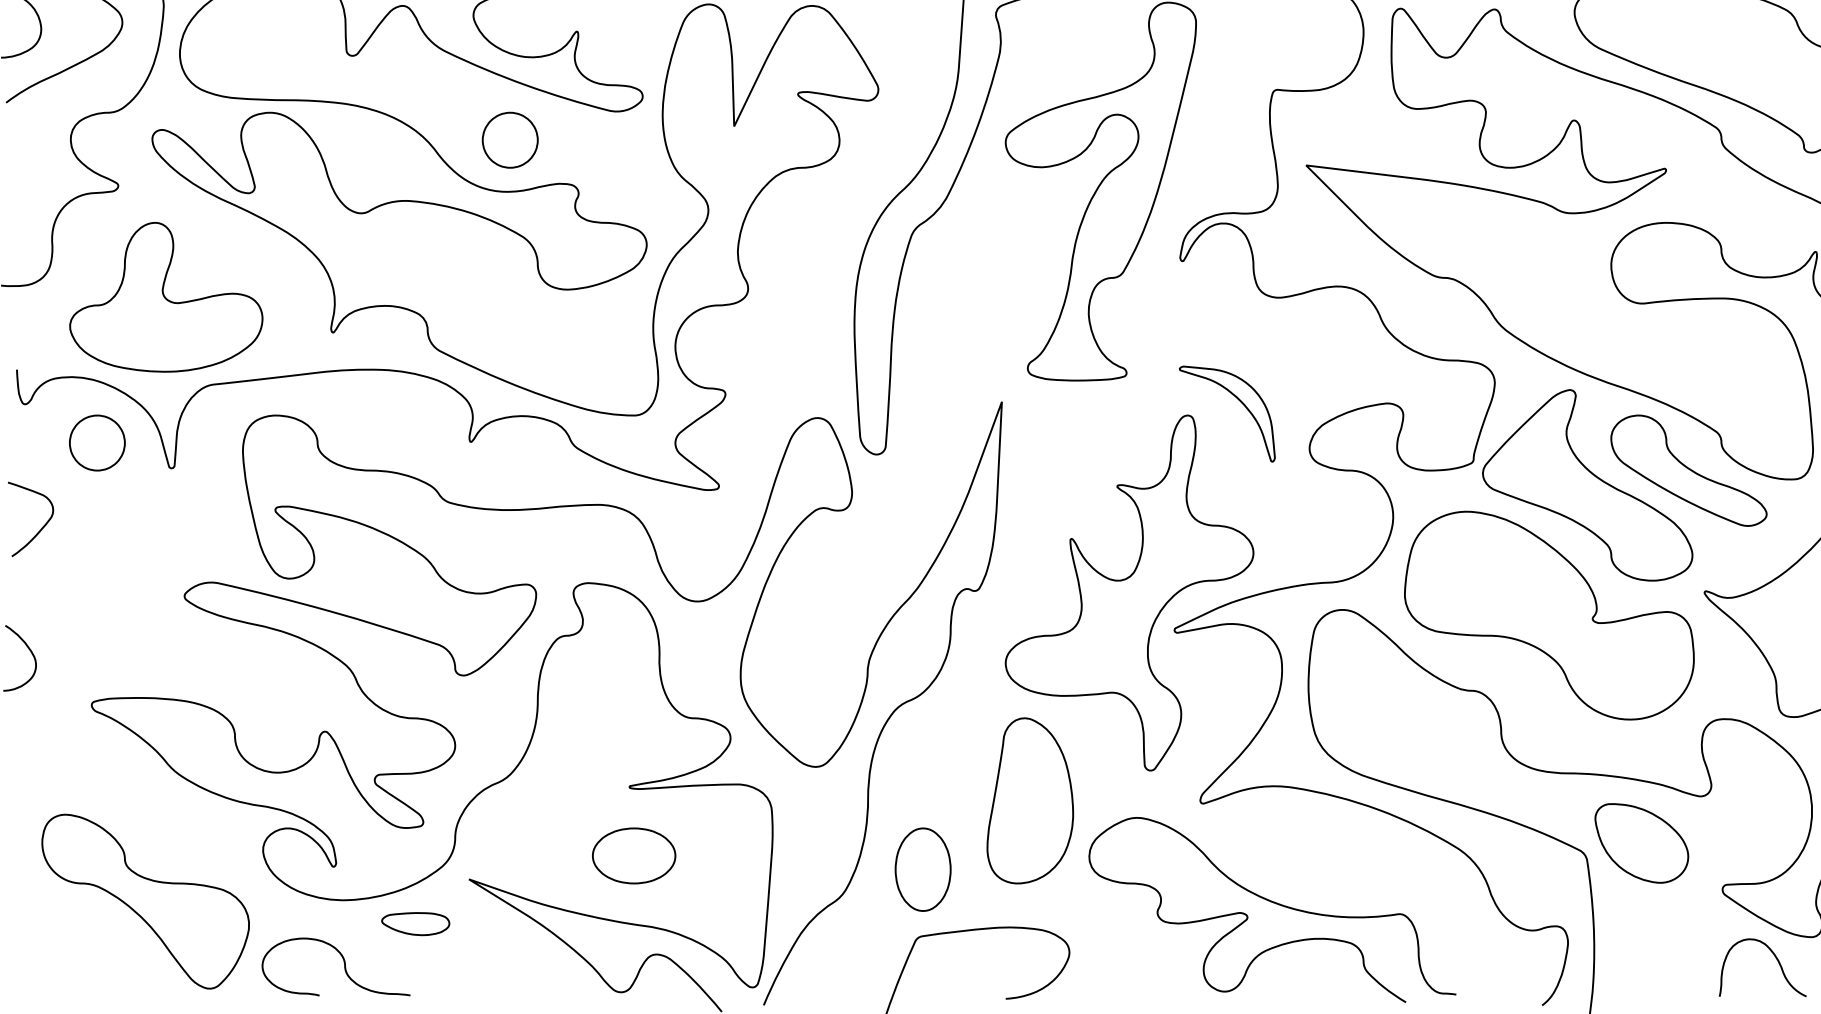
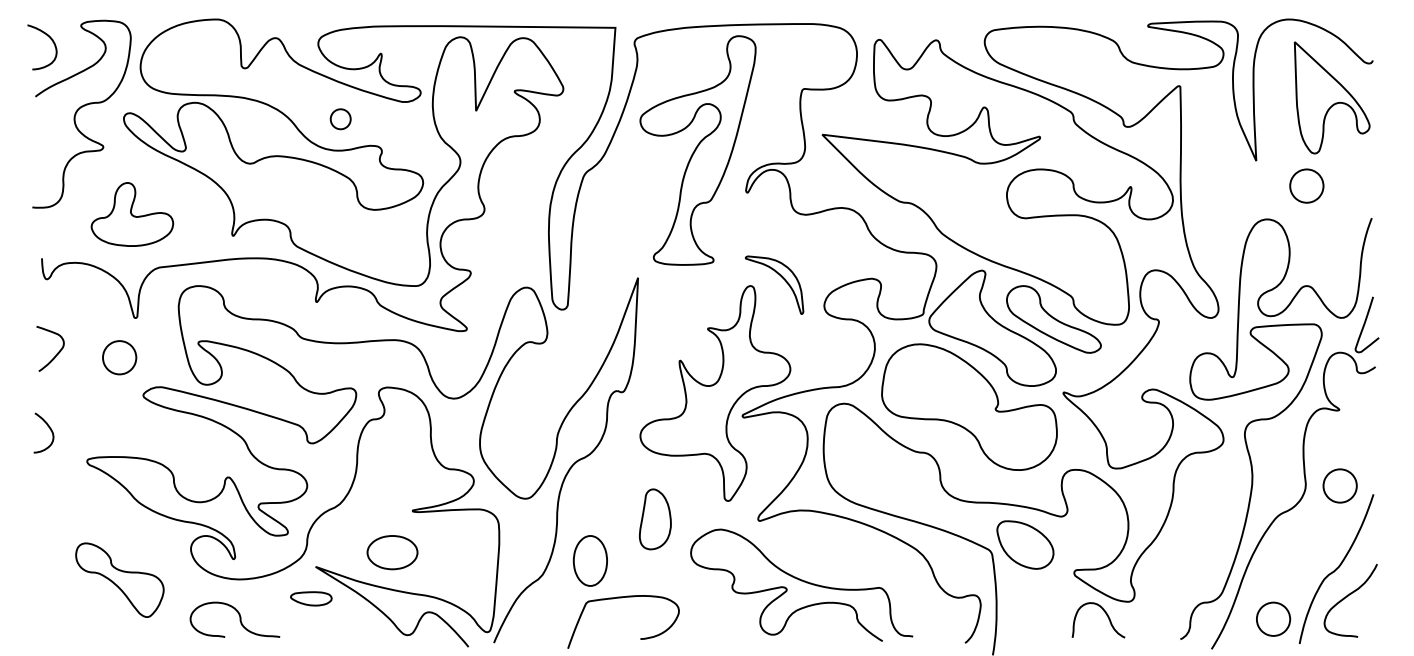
part: (510, 138) -> (340, 118), size x0.6
part: (166, 297) -> (132, 214), size x0.7
part: (97, 442) -> (119, 357), moved
part: (1030, 801) -> (655, 519), size x0.6
part: (634, 855) -> (392, 552), moved
part: (145, 900) -> (119, 579), size x0.7
part: (415, 923) -> (311, 598), moved

